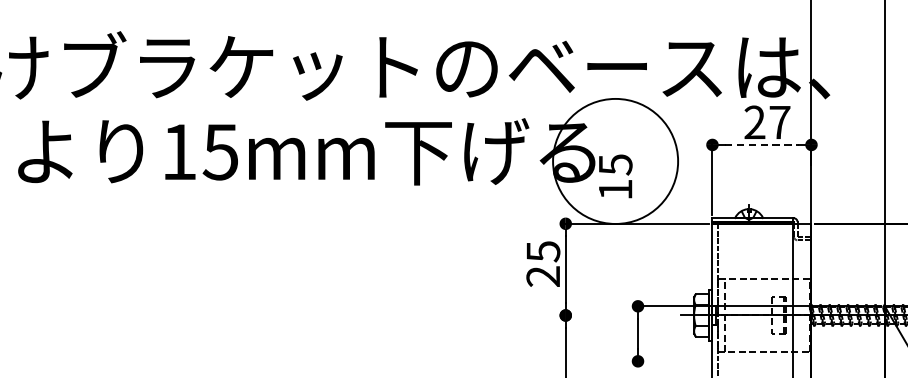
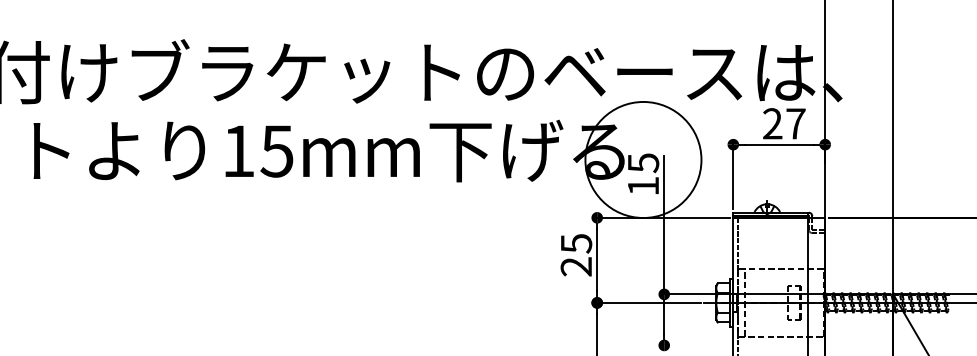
line: (762, 144) -> (779, 144), dashed -> solid
line: (638, 232) -> (664, 225), added
line: (618, 315) -> (646, 302), added

